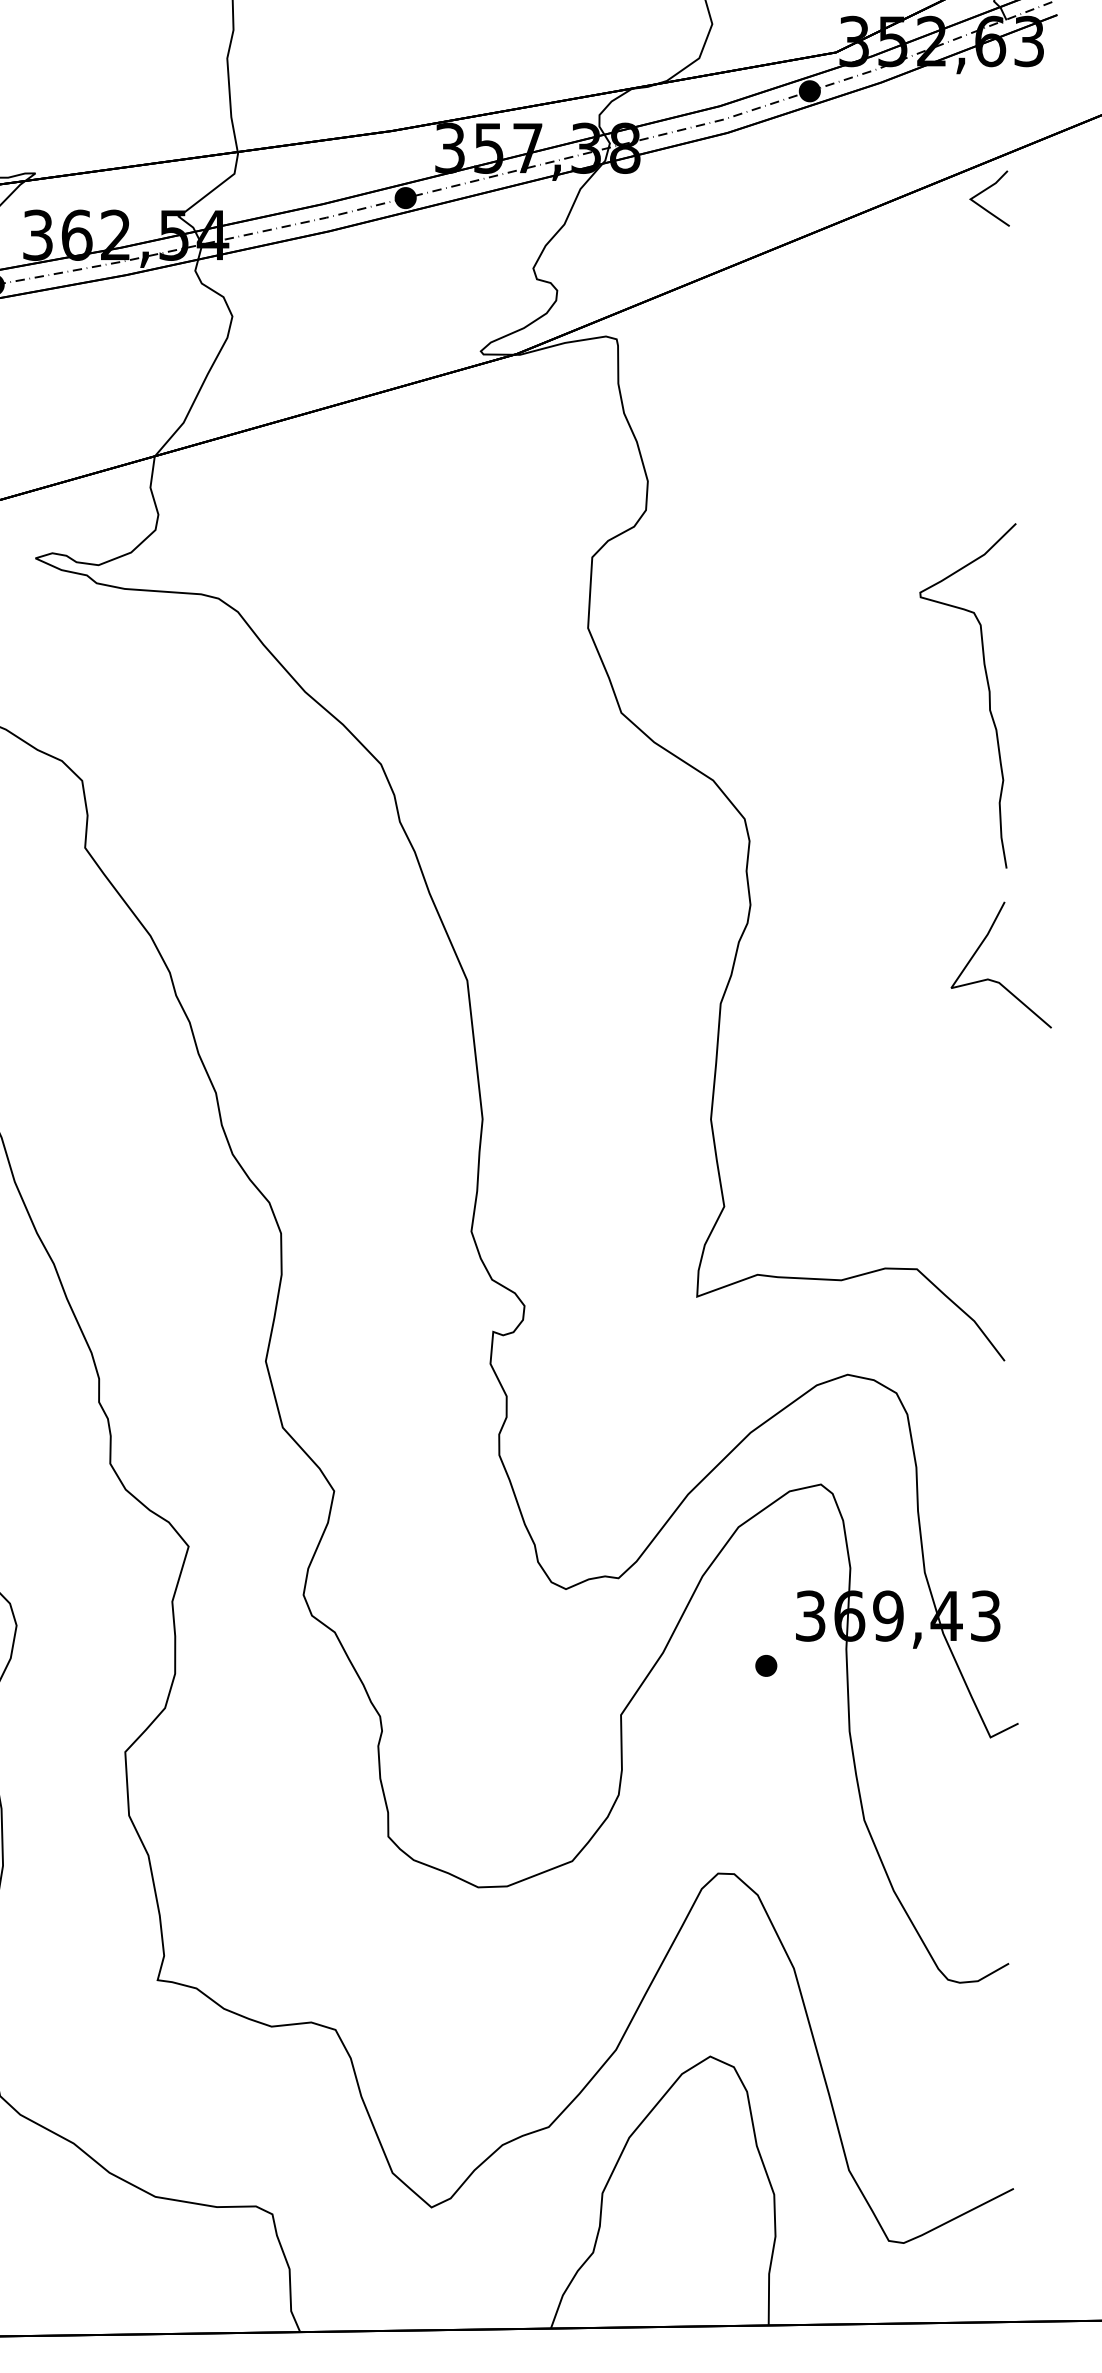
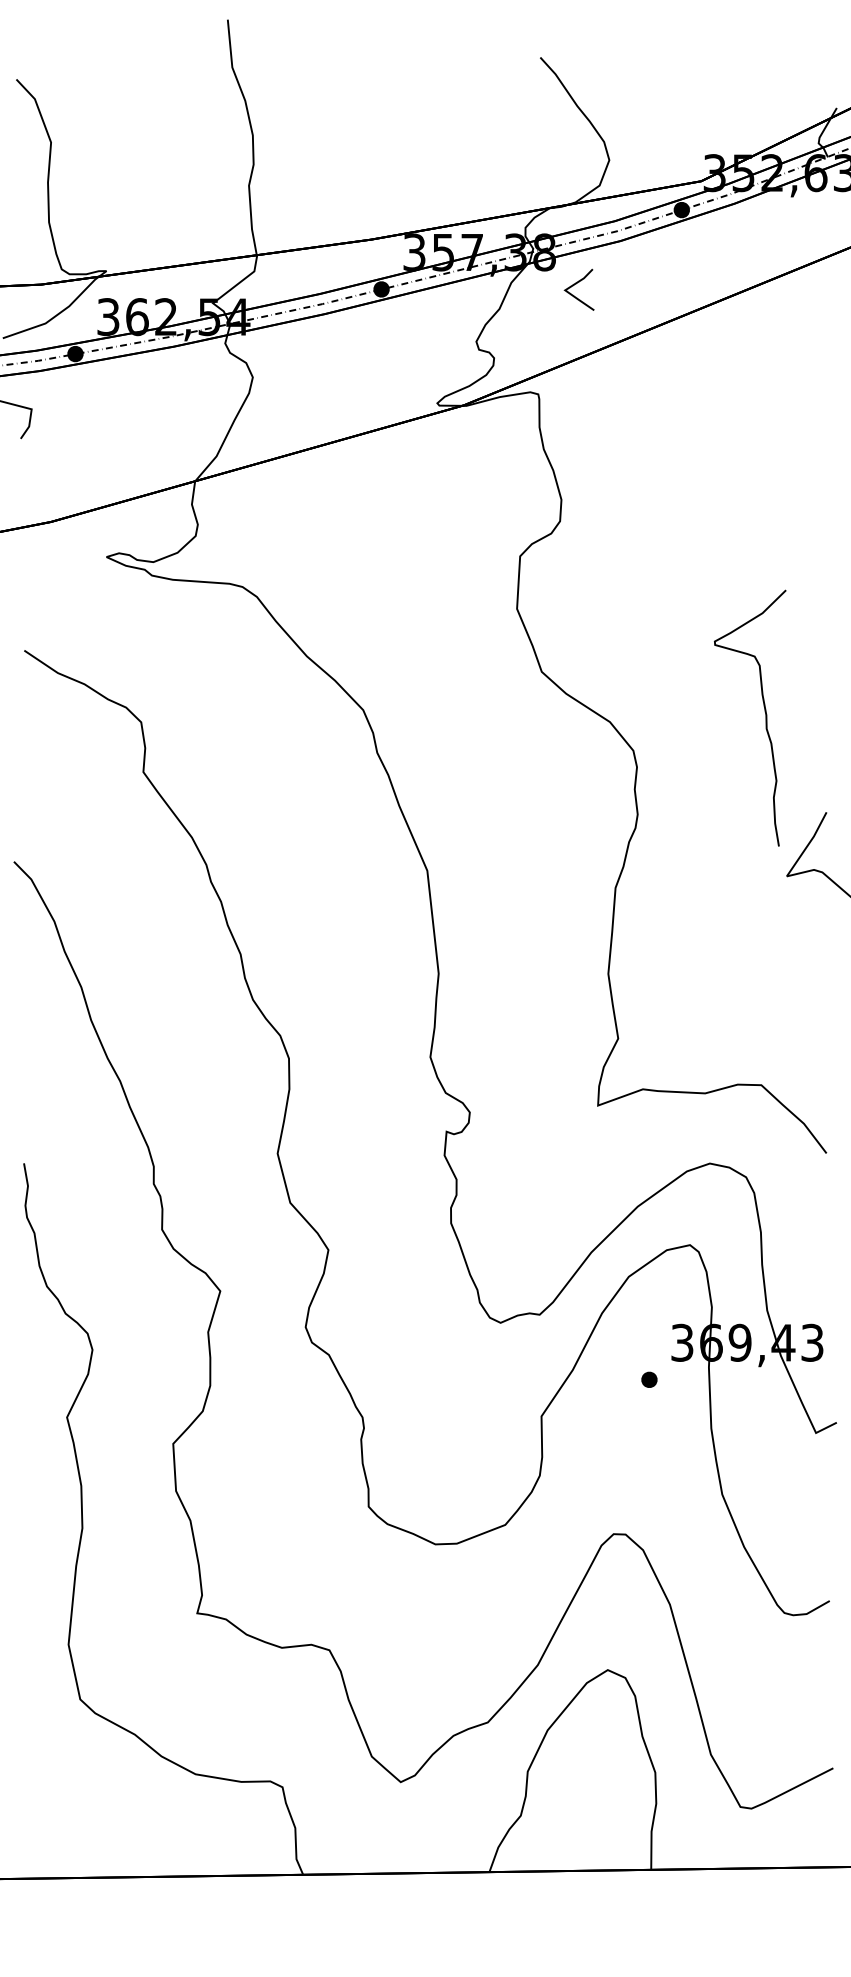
line: (985, 191) -> (576, 284), moved
curve: (988, 694) -> (765, 717), moved

